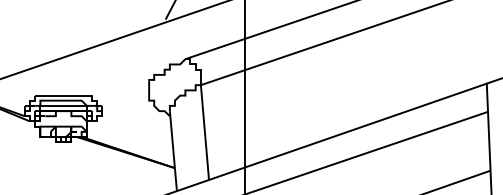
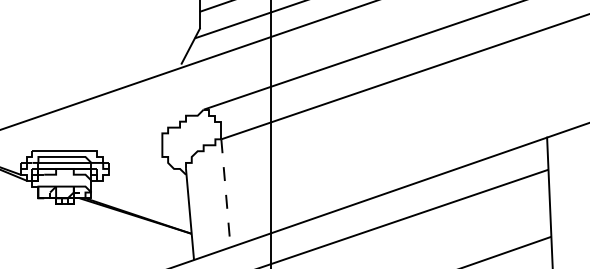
line: (205, 132) -> (226, 193), solid -> dashed

